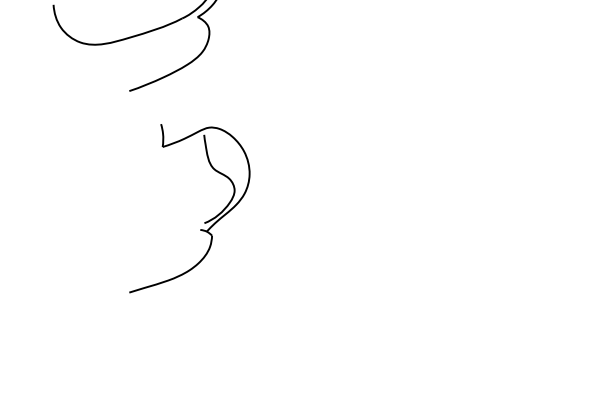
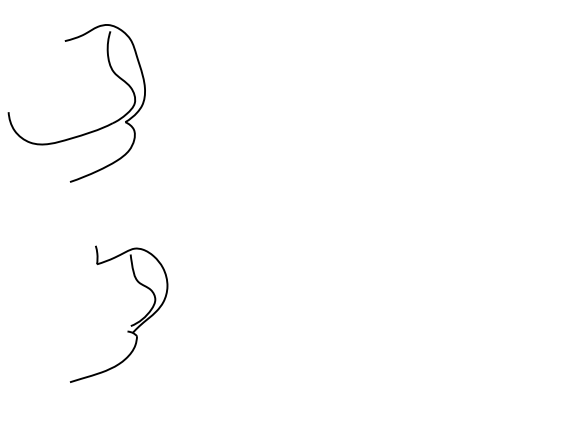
part: (203, 222) -> (130, 325), moved

